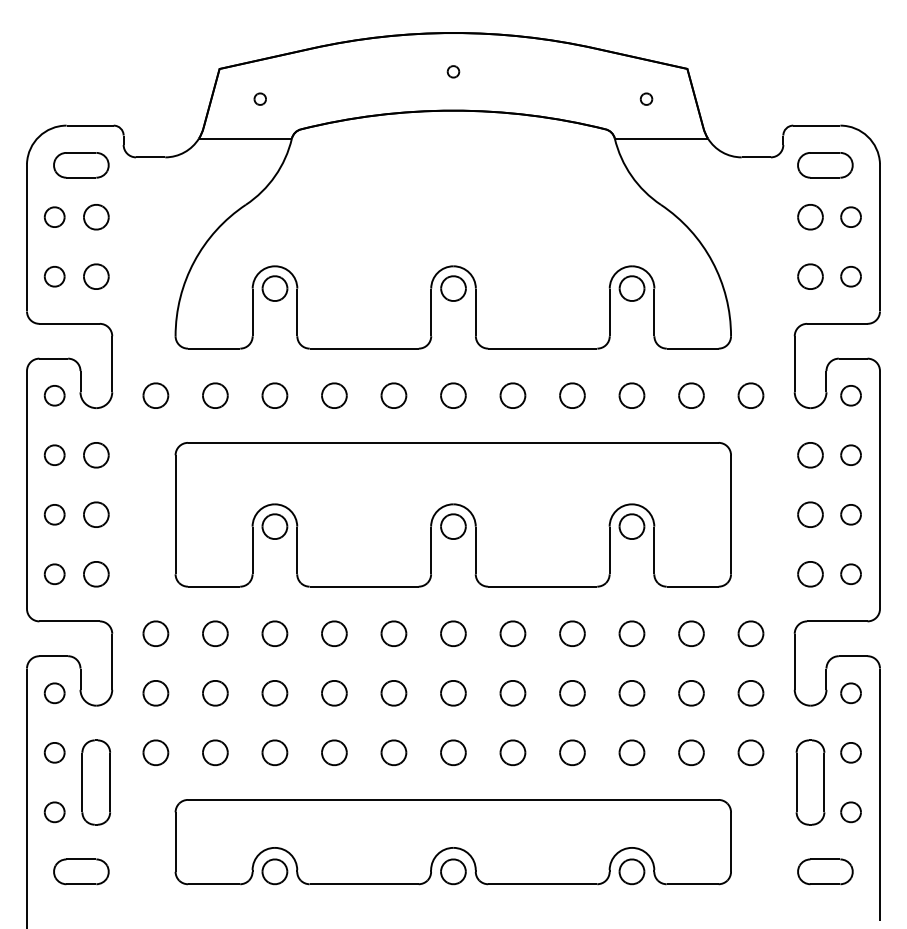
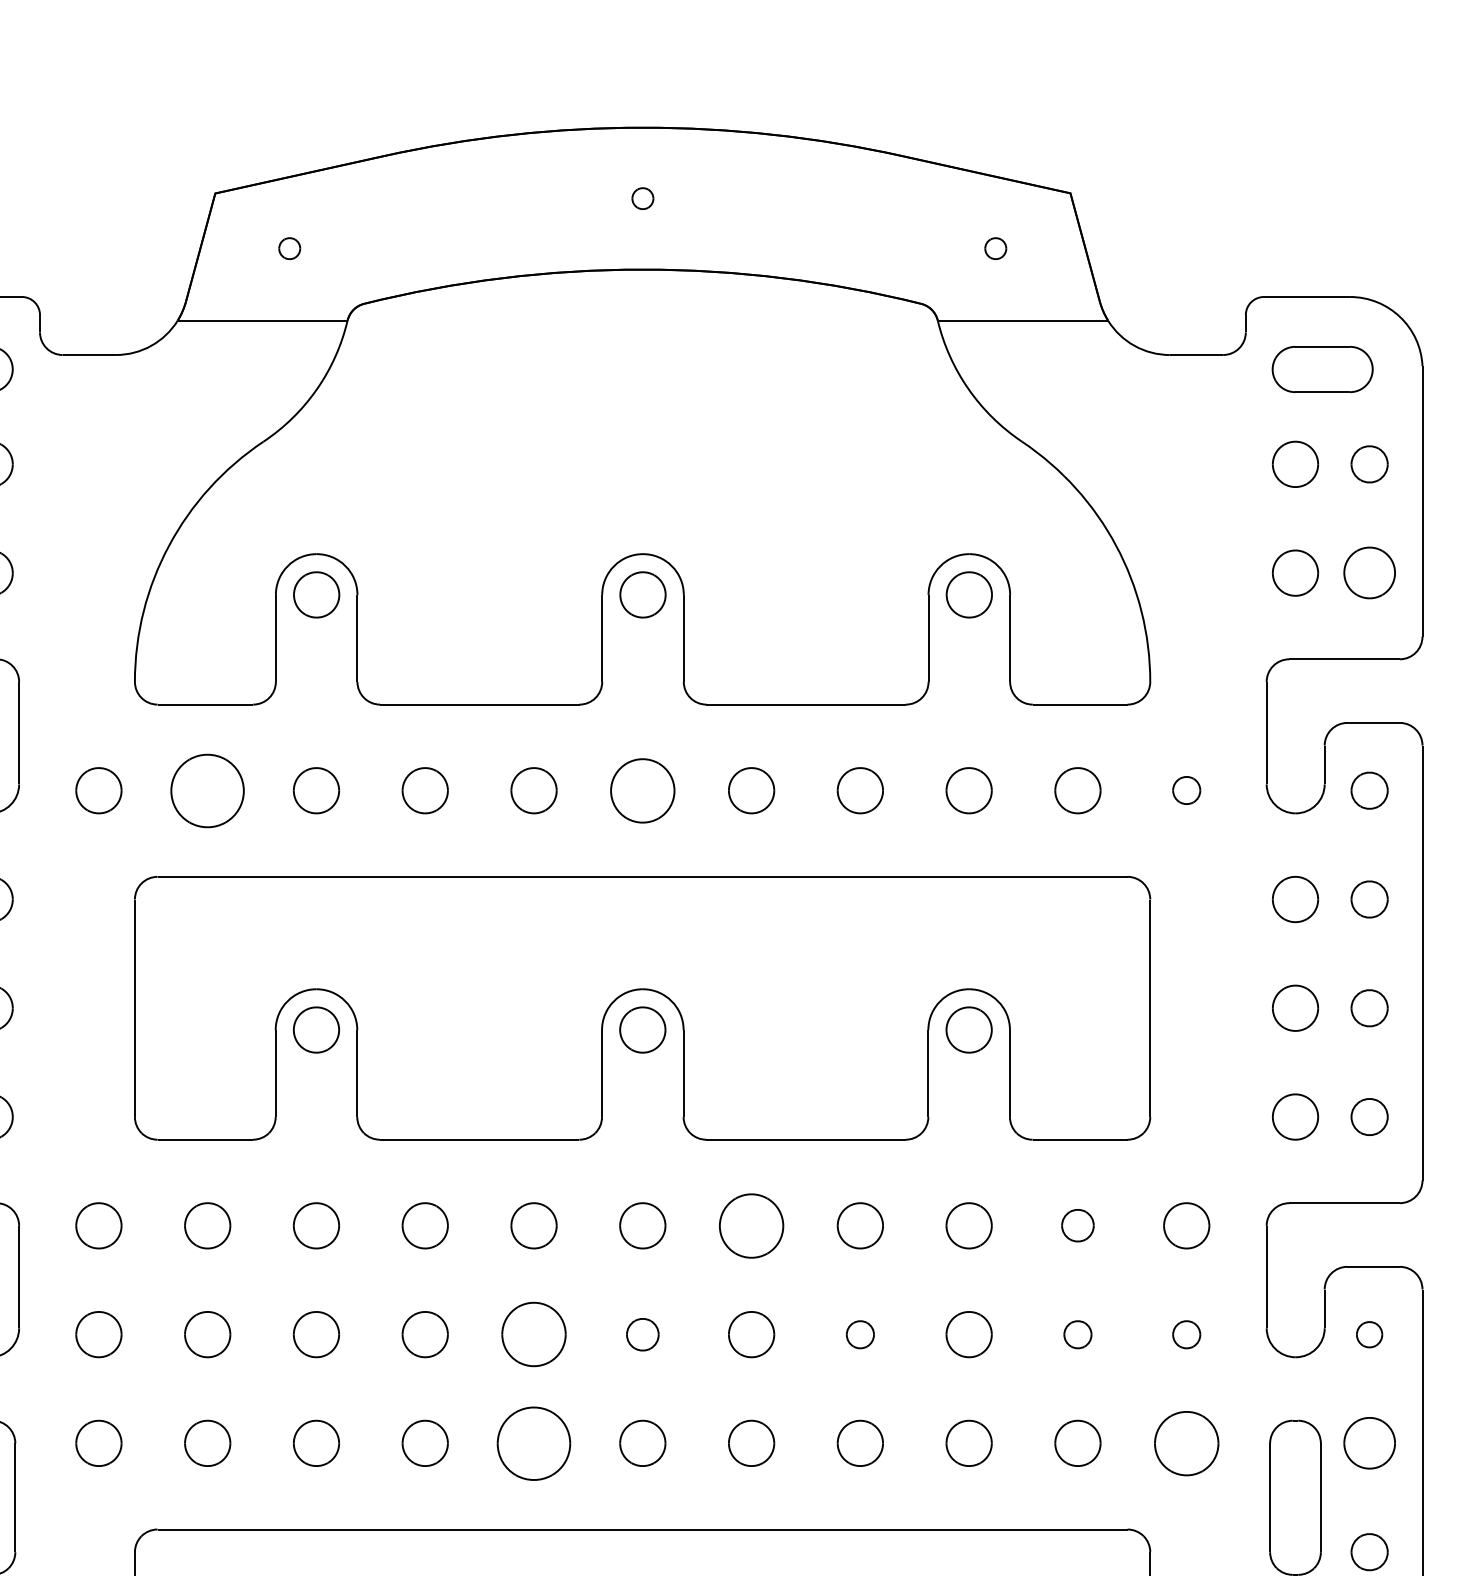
part: (850, 276) -> (1368, 572), size x1.4
part: (215, 395) -> (207, 790), size x1.6
part: (453, 395) -> (642, 790), size x1.4
part: (750, 395) -> (1185, 790), size x0.6
part: (512, 633) -> (750, 1225), size x1.4
part: (691, 633) -> (1077, 1225), size x0.7
part: (393, 693) -> (533, 1334), size x1.4
part: (453, 693) -> (642, 1334), size x0.7
part: (572, 693) -> (860, 1334), size x0.6
part: (691, 693) -> (1077, 1334), size x0.6
part: (750, 693) -> (1185, 1334), size x0.6
part: (850, 693) -> (1368, 1334), size x0.7
part: (393, 752) -> (533, 1442), size x1.6
part: (750, 752) -> (1185, 1442), size x1.4
part: (850, 752) -> (1368, 1442), size x1.4

